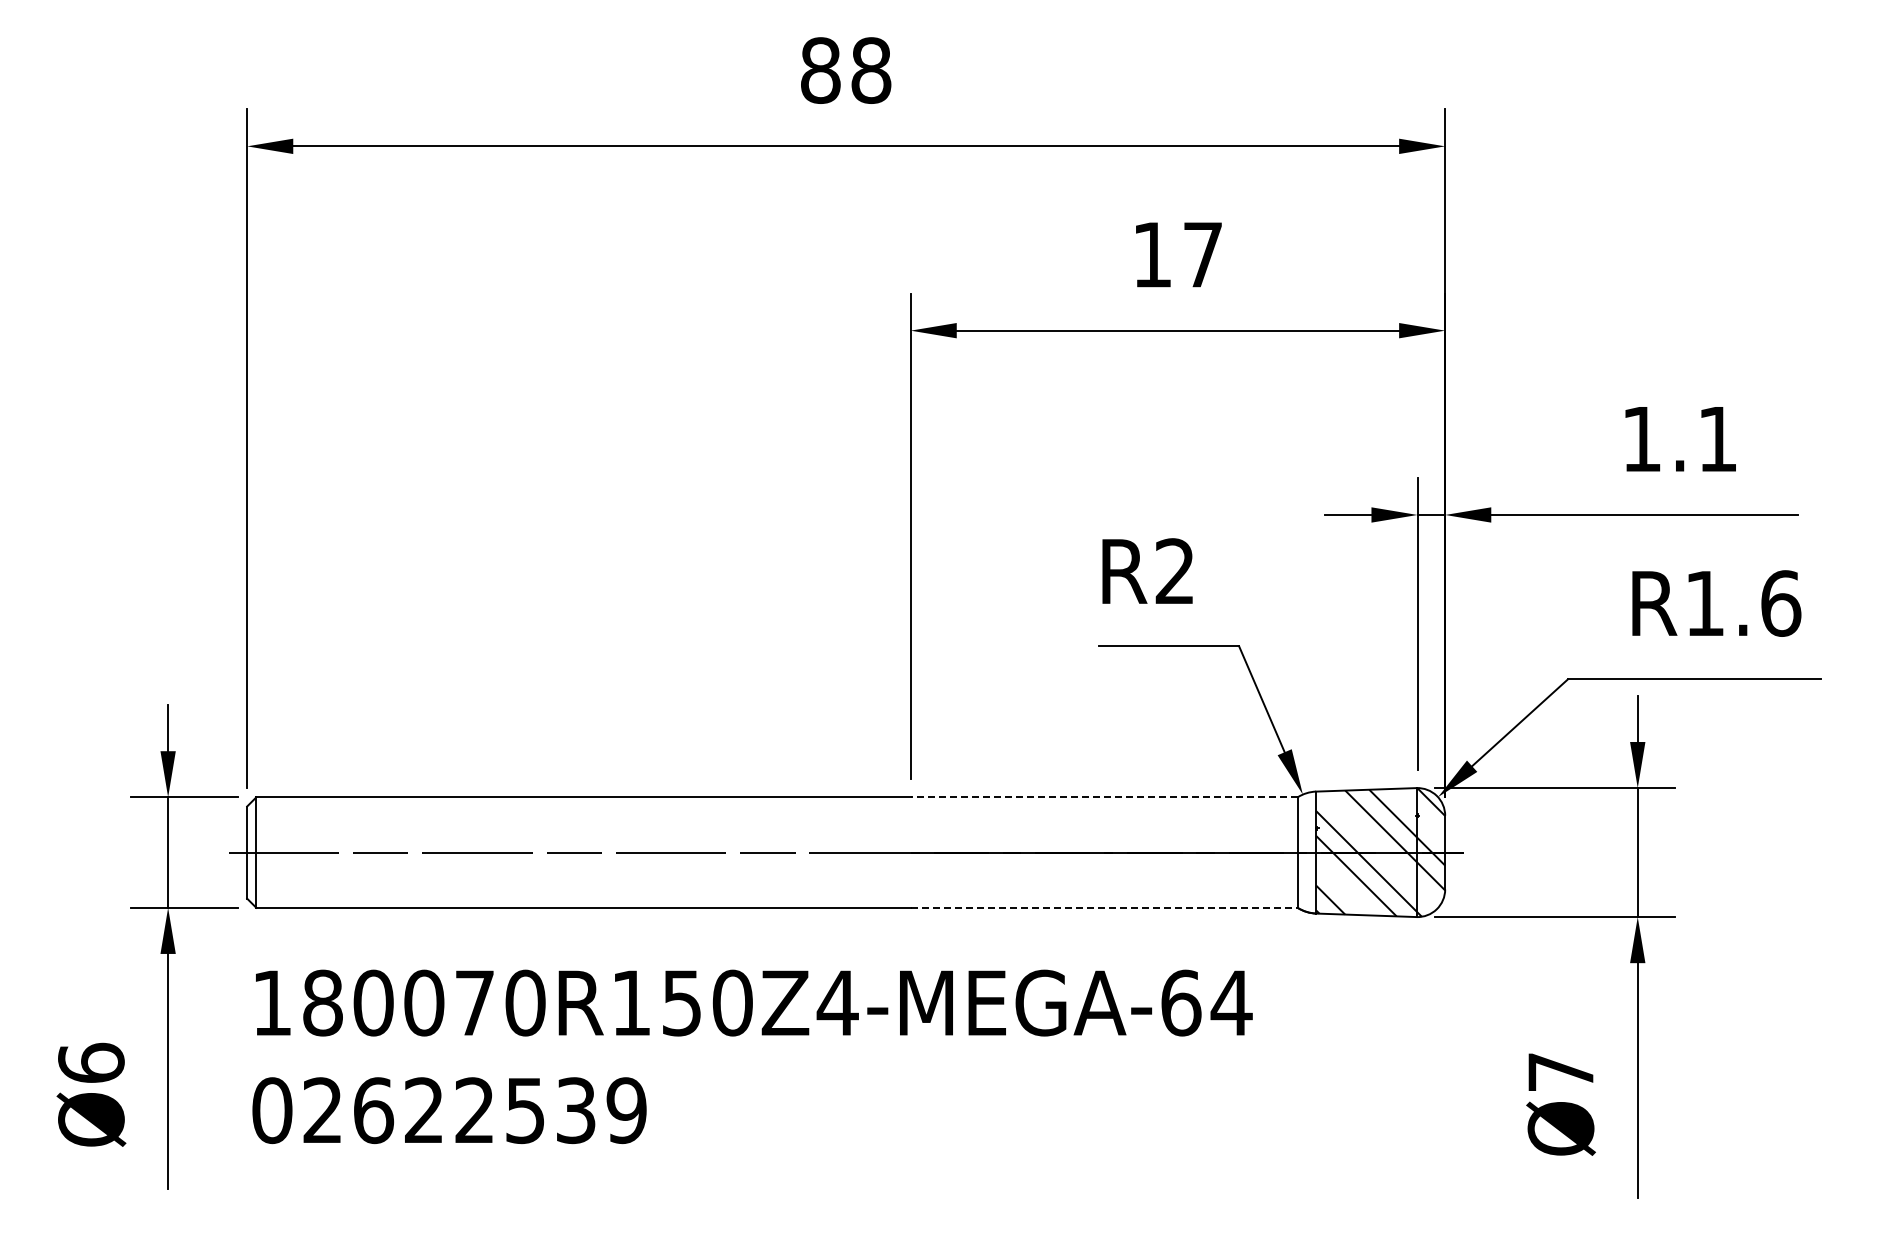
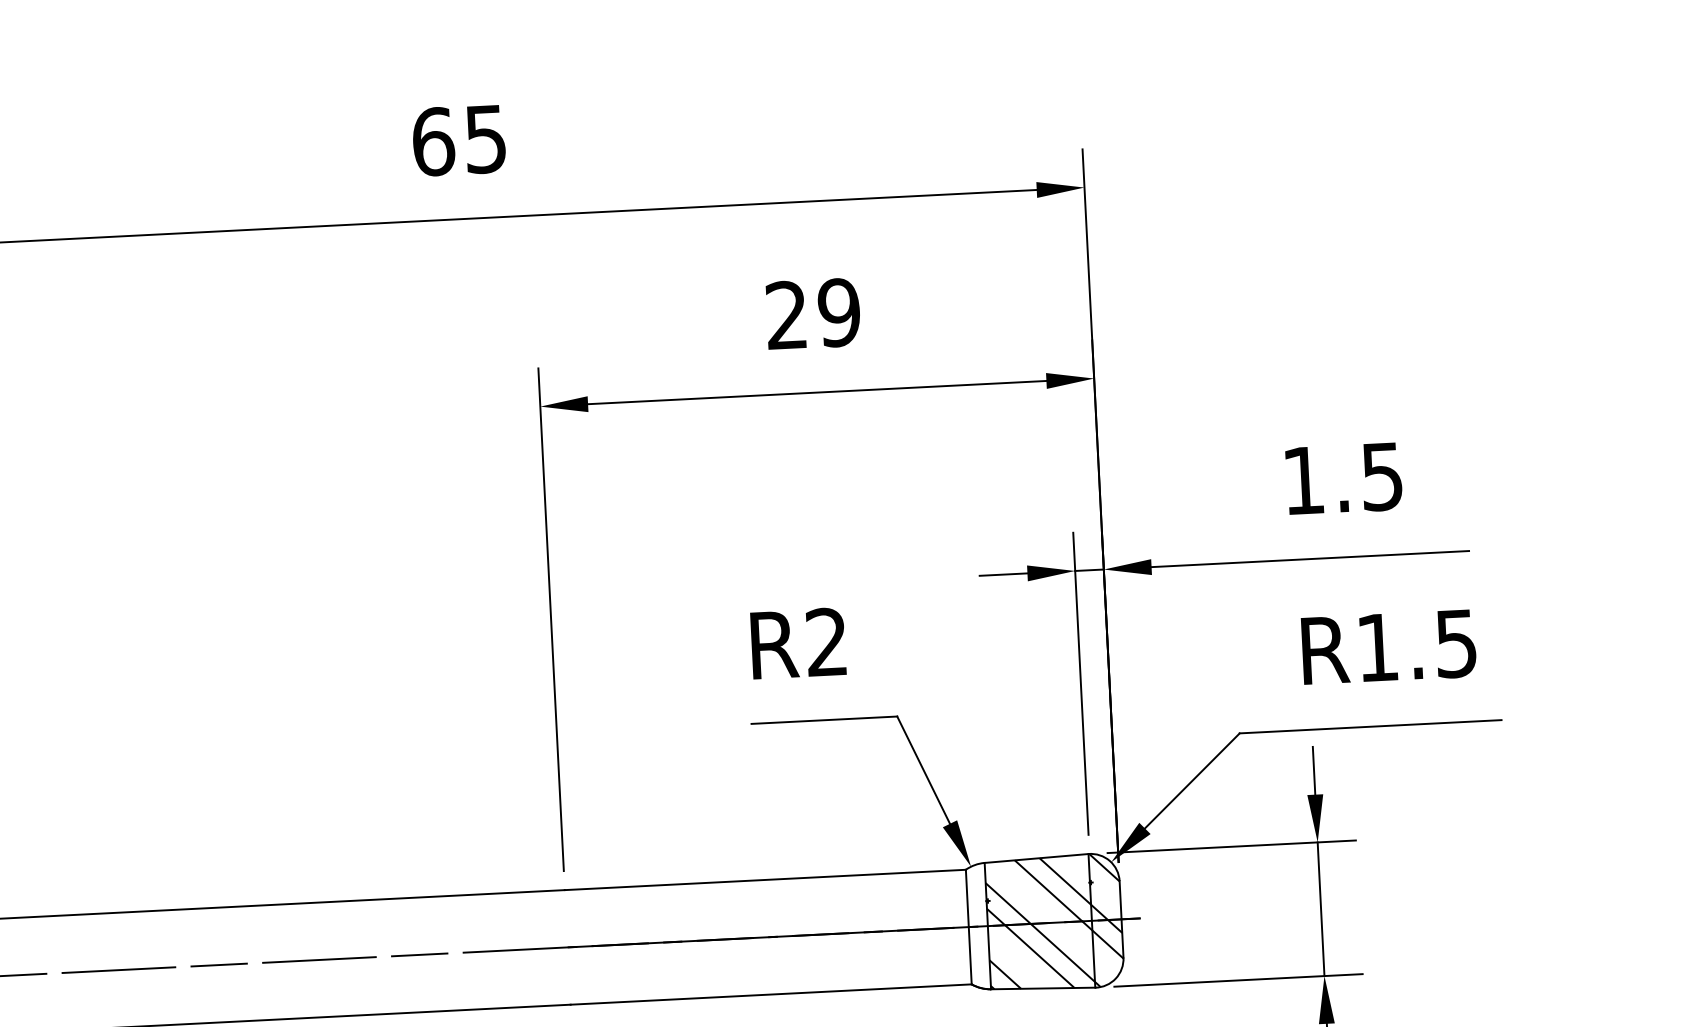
text: (846, 70) -> (460, 140), 88 -> 65
text: (1177, 254) -> (812, 313), 17 -> 29
text: (1717, 439) -> (1382, 477), 1.1 -> 1.5
text: (1781, 603) -> (1456, 643), R1.6 -> R1.5
line: (1104, 797) -> (765, 880), dashed -> solid
line: (1104, 907) -> (771, 994), dashed -> solid

